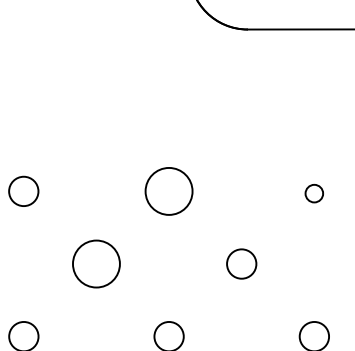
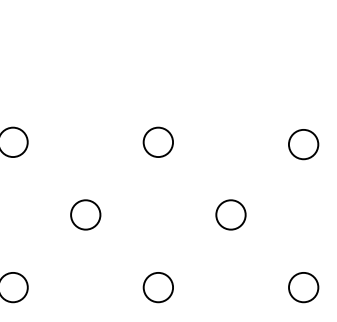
circle: (168, 191) -> (157, 142), size x0.62
circle: (314, 193) -> (303, 144), size x1.67
circle: (96, 263) -> (85, 214), size x0.62

